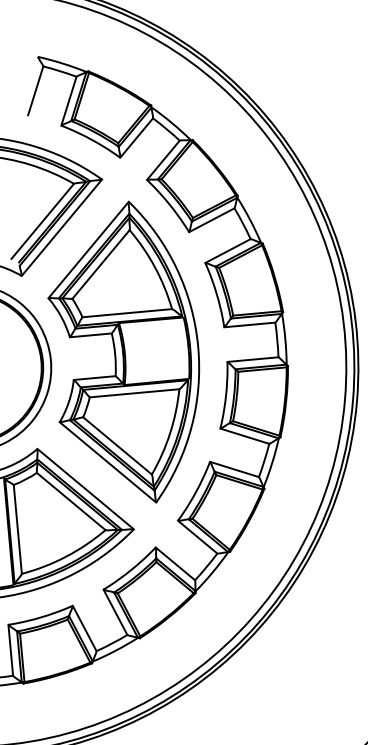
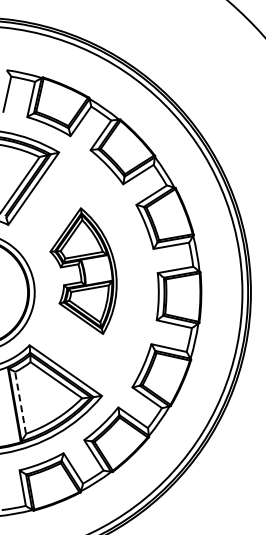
part: (122, 349) -> (83, 270), size x0.6
line: (17, 528) -> (20, 402), solid -> dashed

